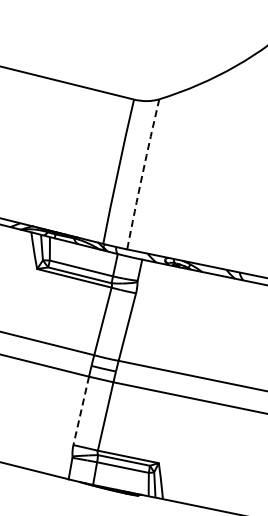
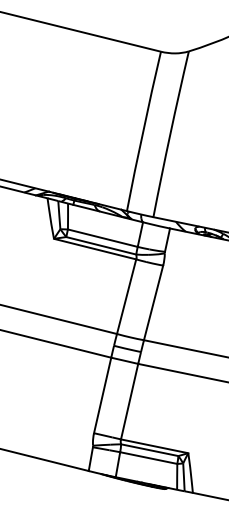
arc: (142, 174) -> (170, 134), dashed -> solid
line: (81, 411) -> (102, 396), dashed -> solid

